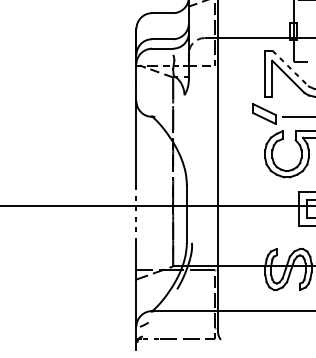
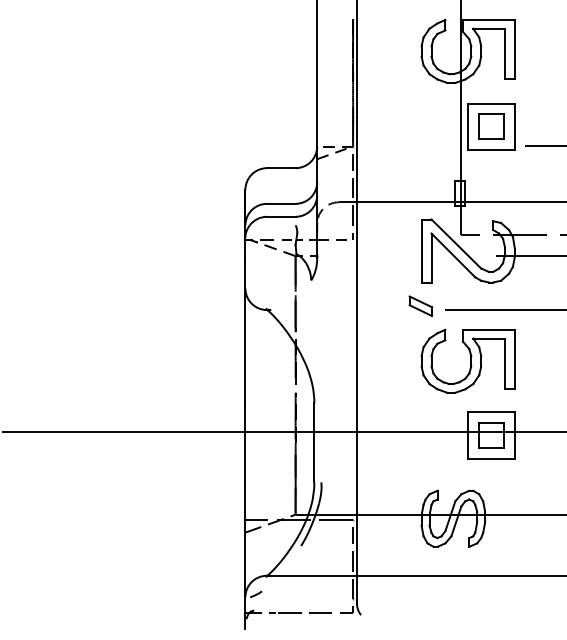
line: (290, 68) -> (456, 244), dashed -> solid
part: (264, 113) -> (420, 305), size x0.71
line: (136, 213) -> (245, 442), dashed -> solid

